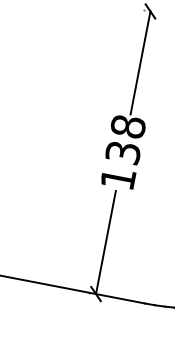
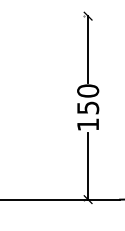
text: (125, 138) -> (87, 98), 138 -> 150

